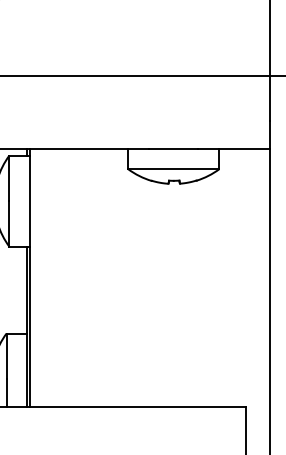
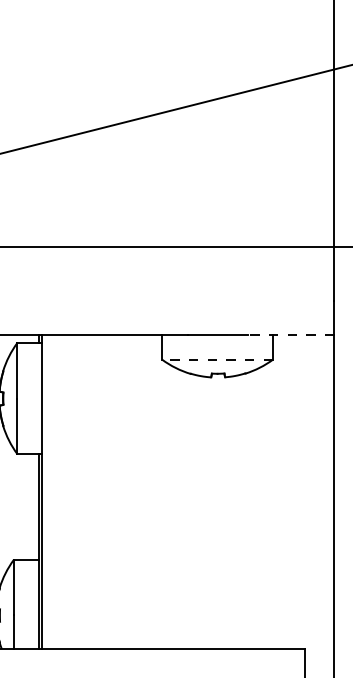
line: (233, 148) -> (290, 334), solid -> dashed
line: (173, 169) -> (217, 359), solid -> dashed

